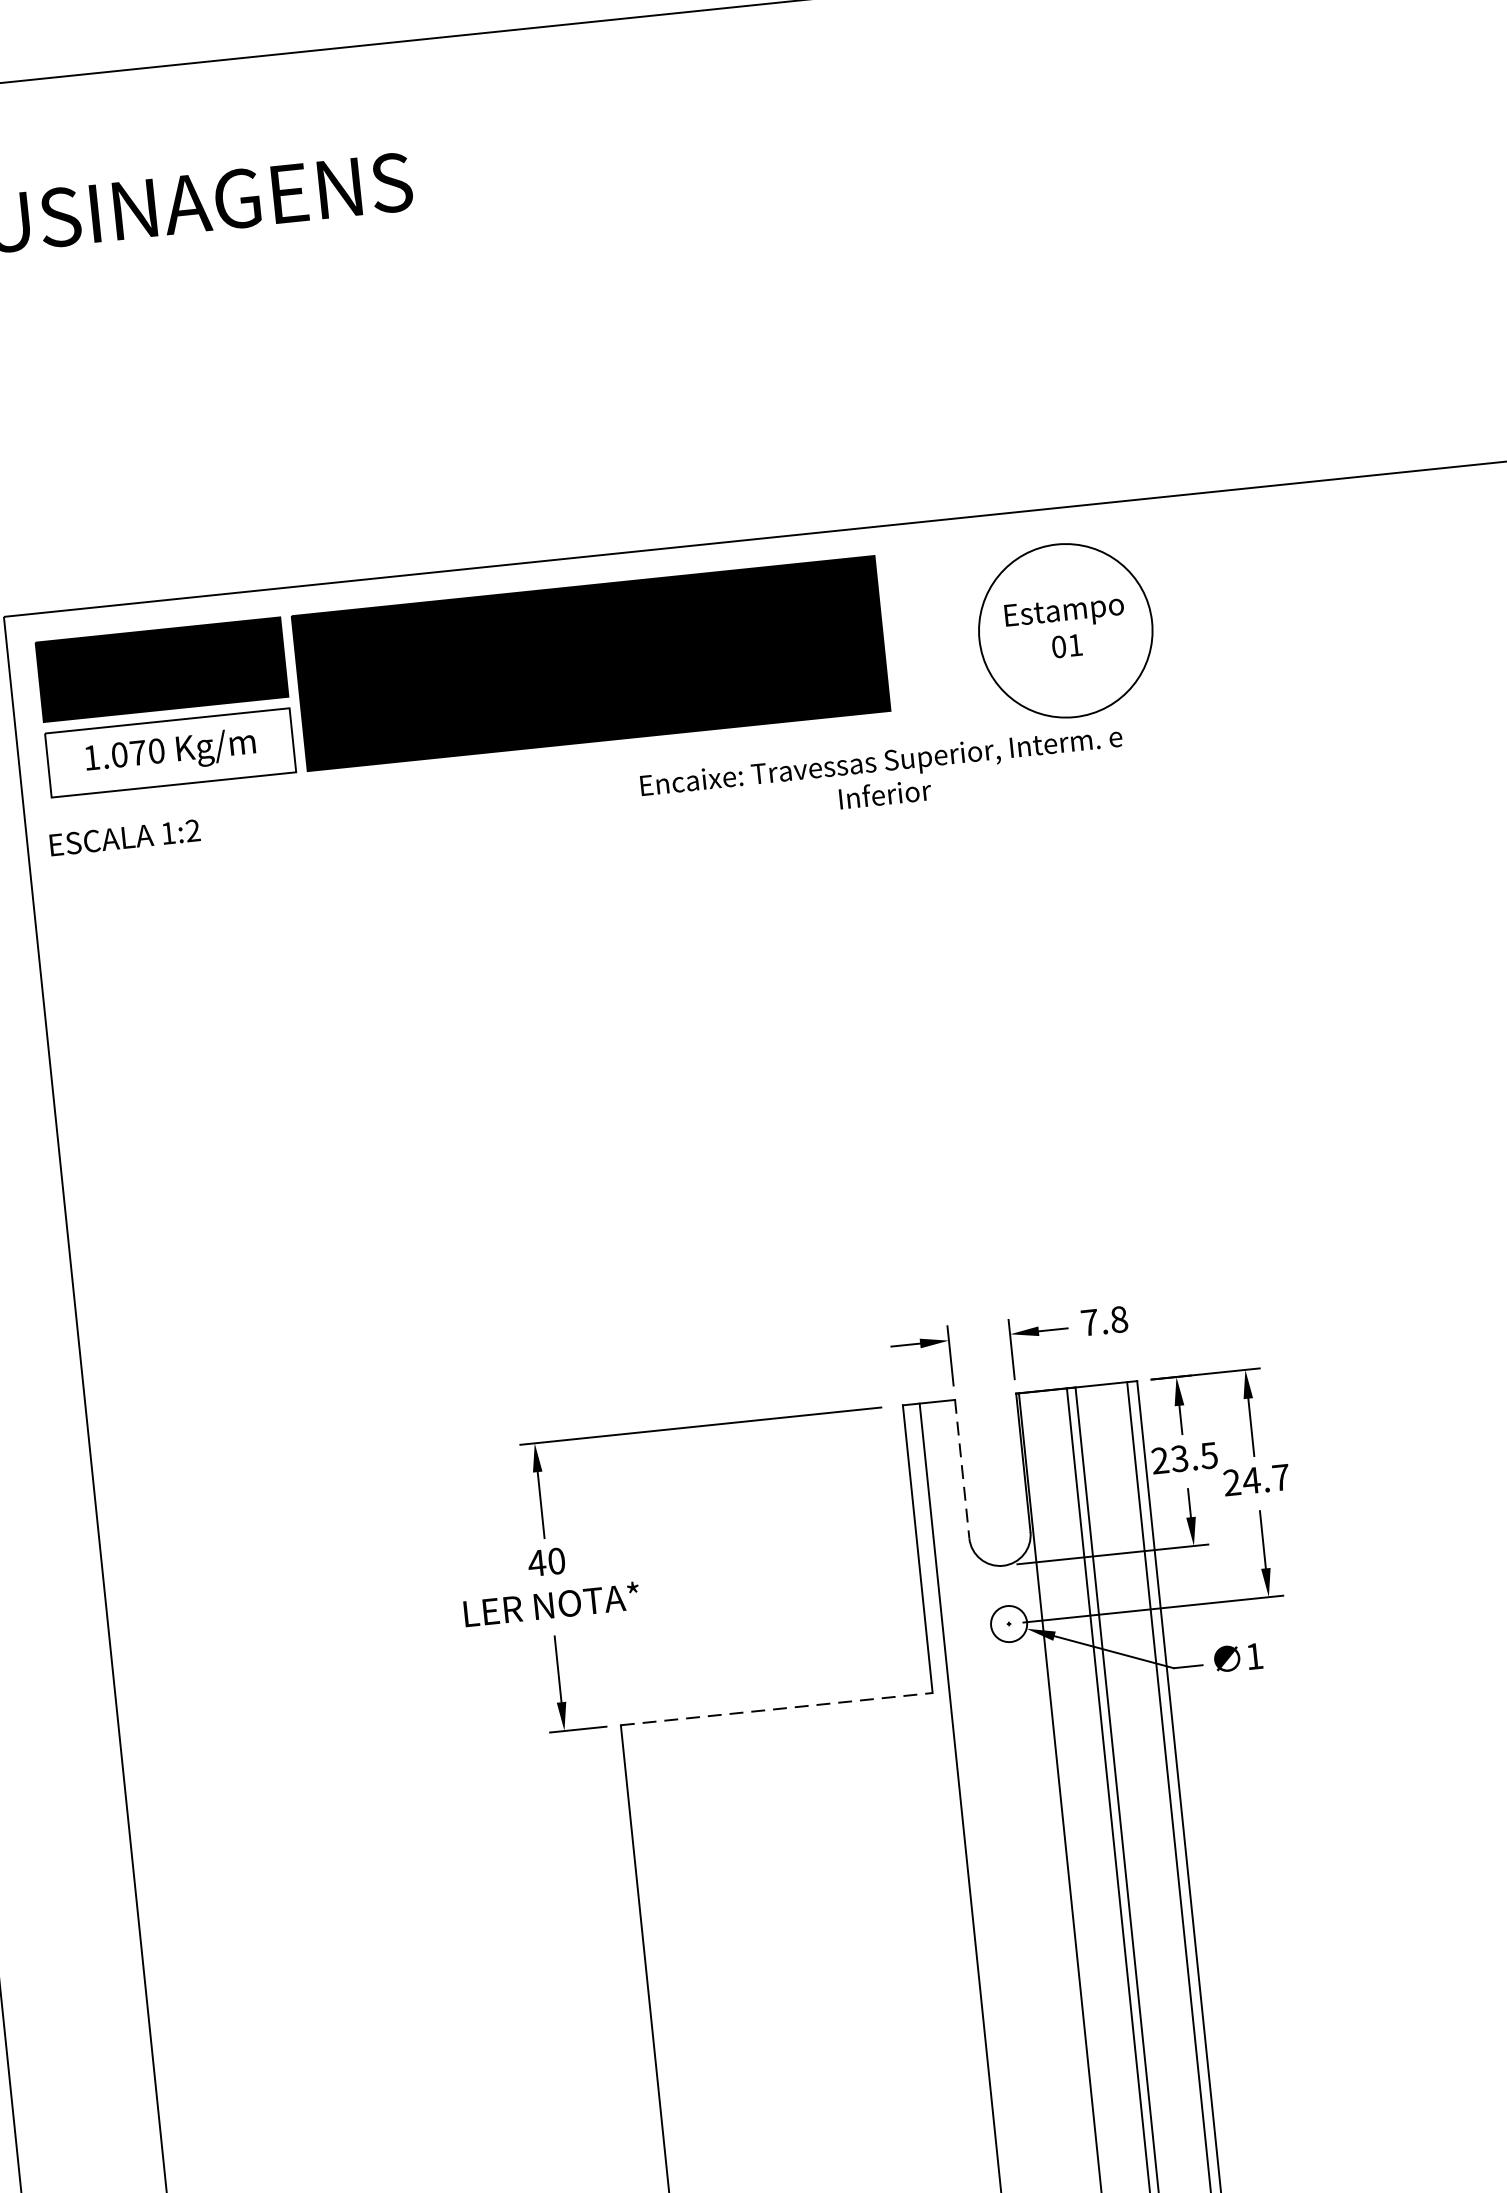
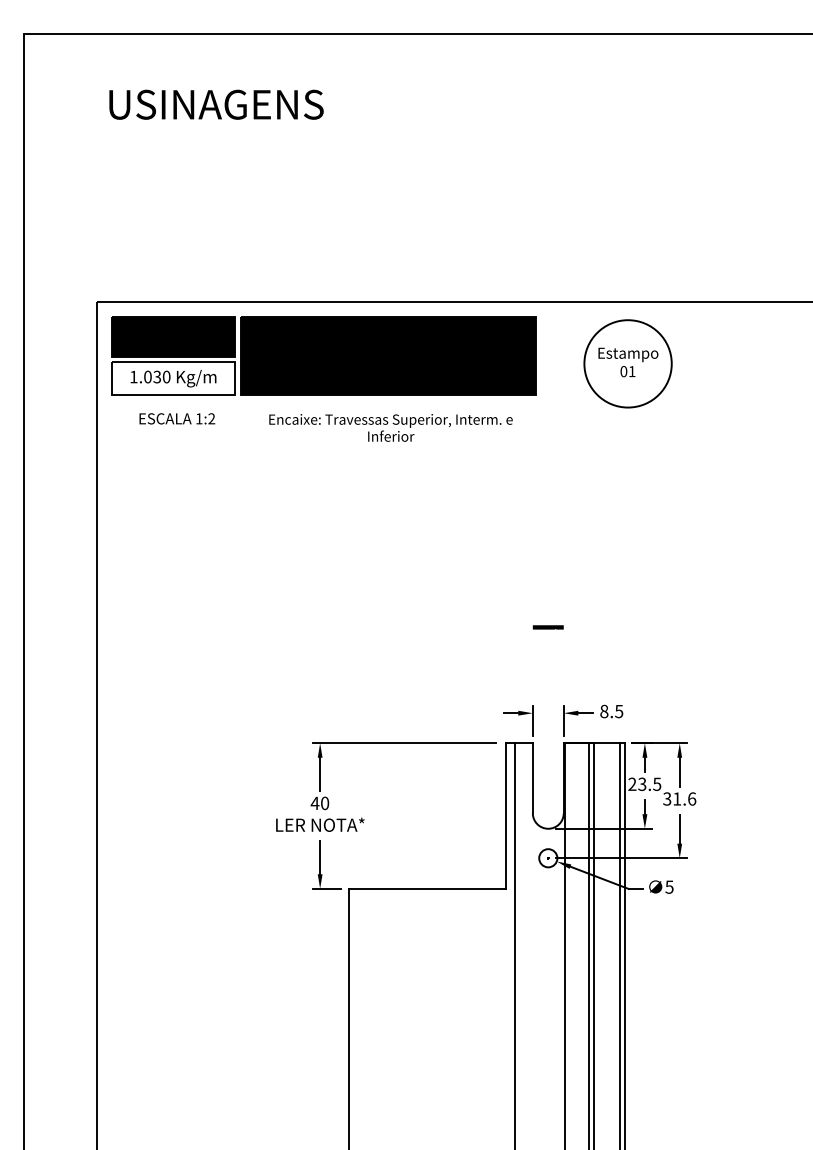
text: (138, 751) -> (157, 376), 1.070 -> 1.030
text: (882, 776) -> (390, 427), moved
text: (125, 837) -> (177, 418), moved
line: (960, 1168) -> (547, 627), added
text: (1104, 1321) -> (611, 711), 7.8 -> 8.5
line: (961, 1469) -> (532, 778), dashed -> solid
text: (1256, 1479) -> (679, 798), 24.7 -> 31.6
text: (1254, 1655) -> (669, 886), 1 -> 5
line: (776, 1708) -> (427, 888), dashed -> solid

